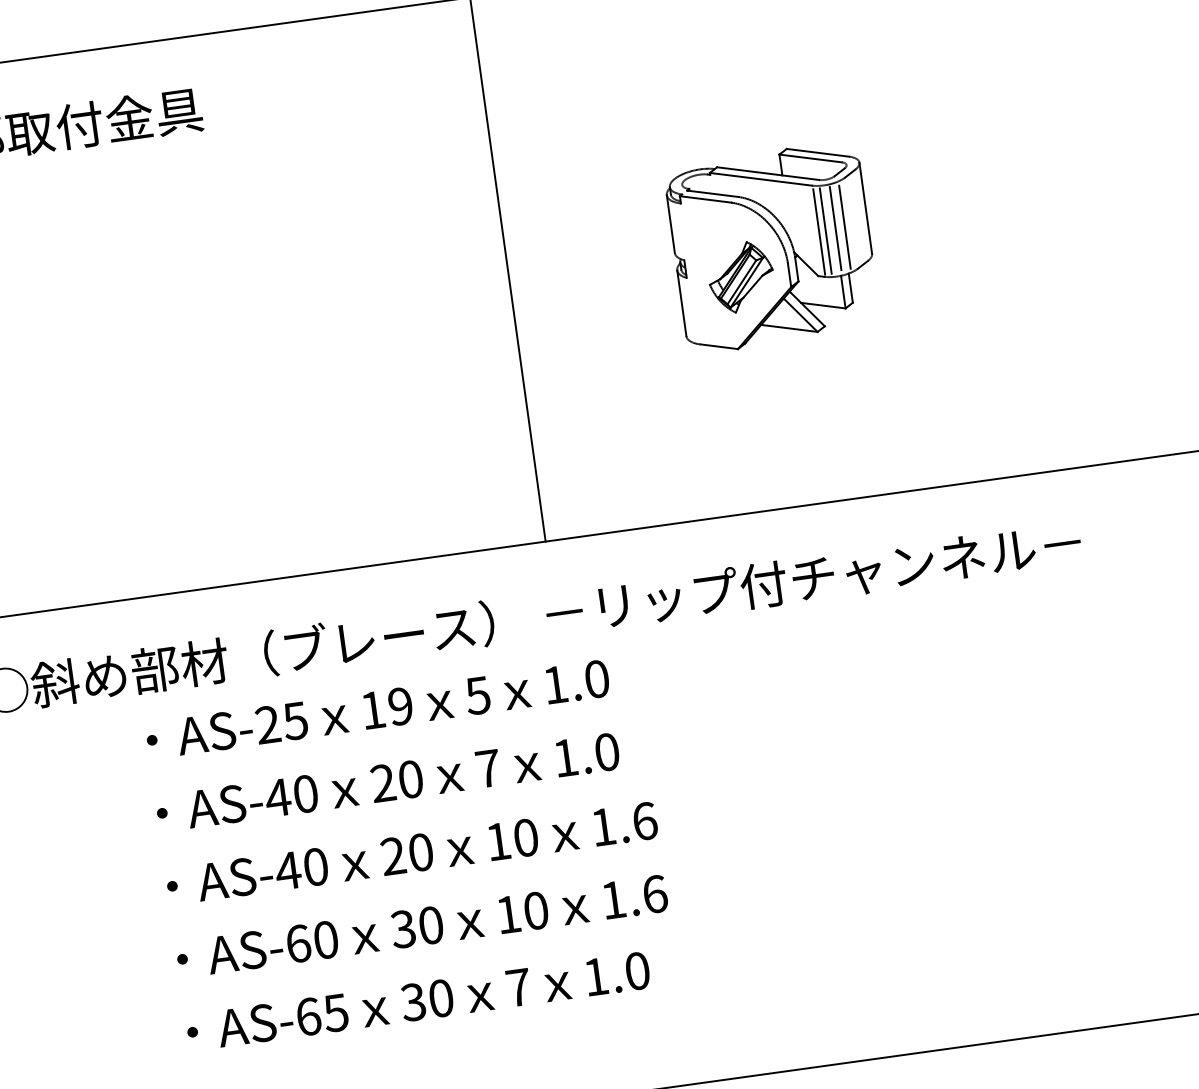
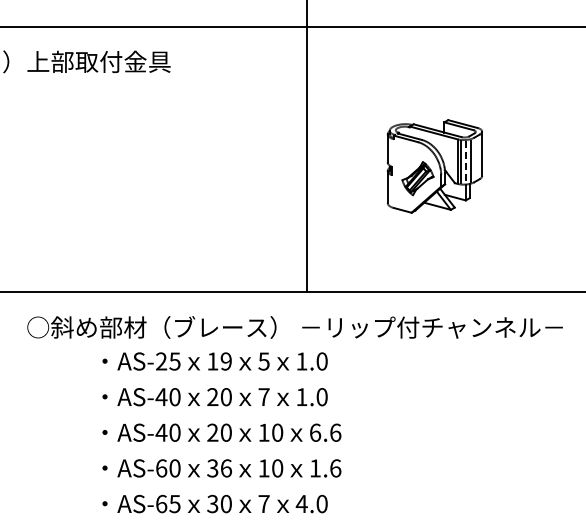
line: (836, 230) -> (466, 162), solid -> dashed
text: (603, 826) -> (315, 432), 1.6 -> 6.6
text: (429, 925) -> (225, 468), 30 -> 36
text: (595, 975) -> (301, 503), 1.0 -> 4.0

